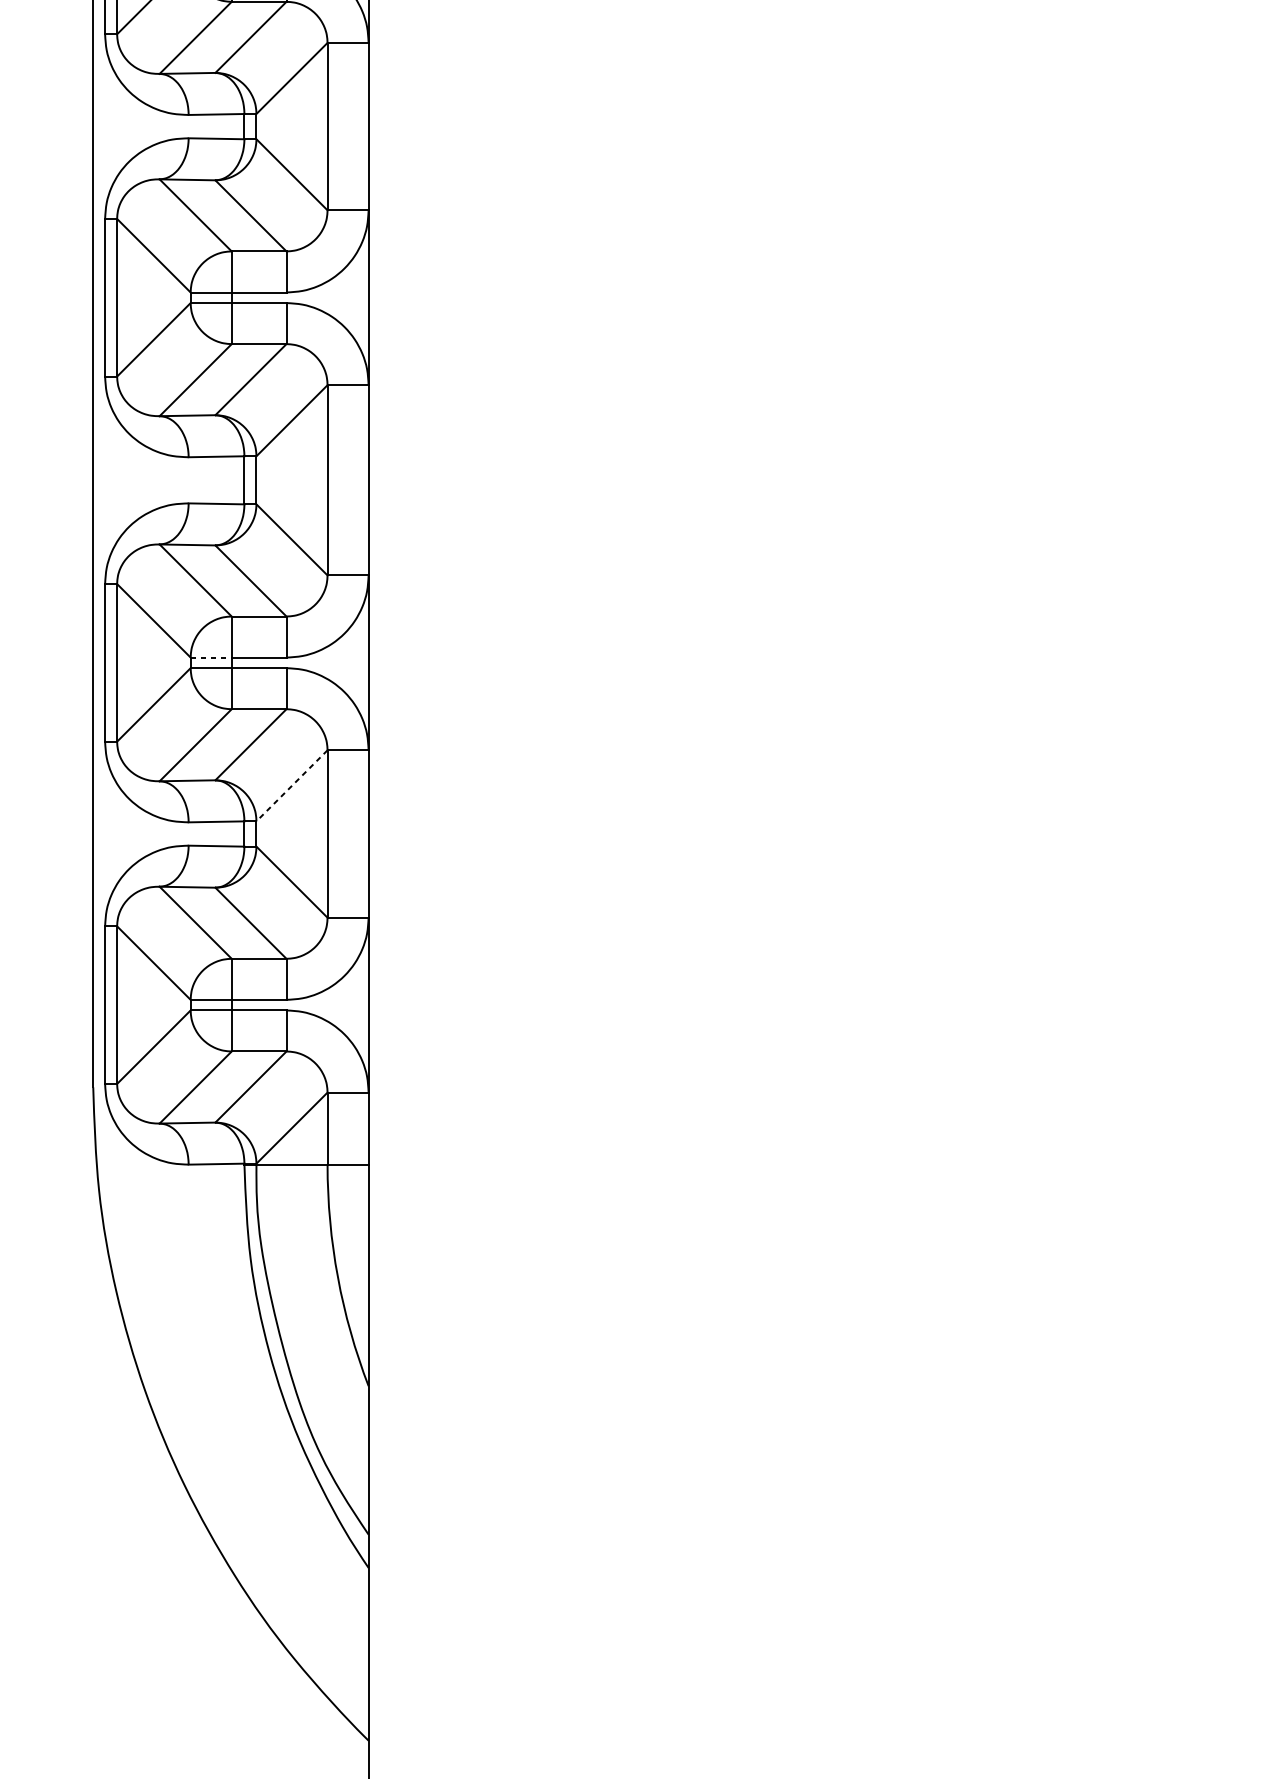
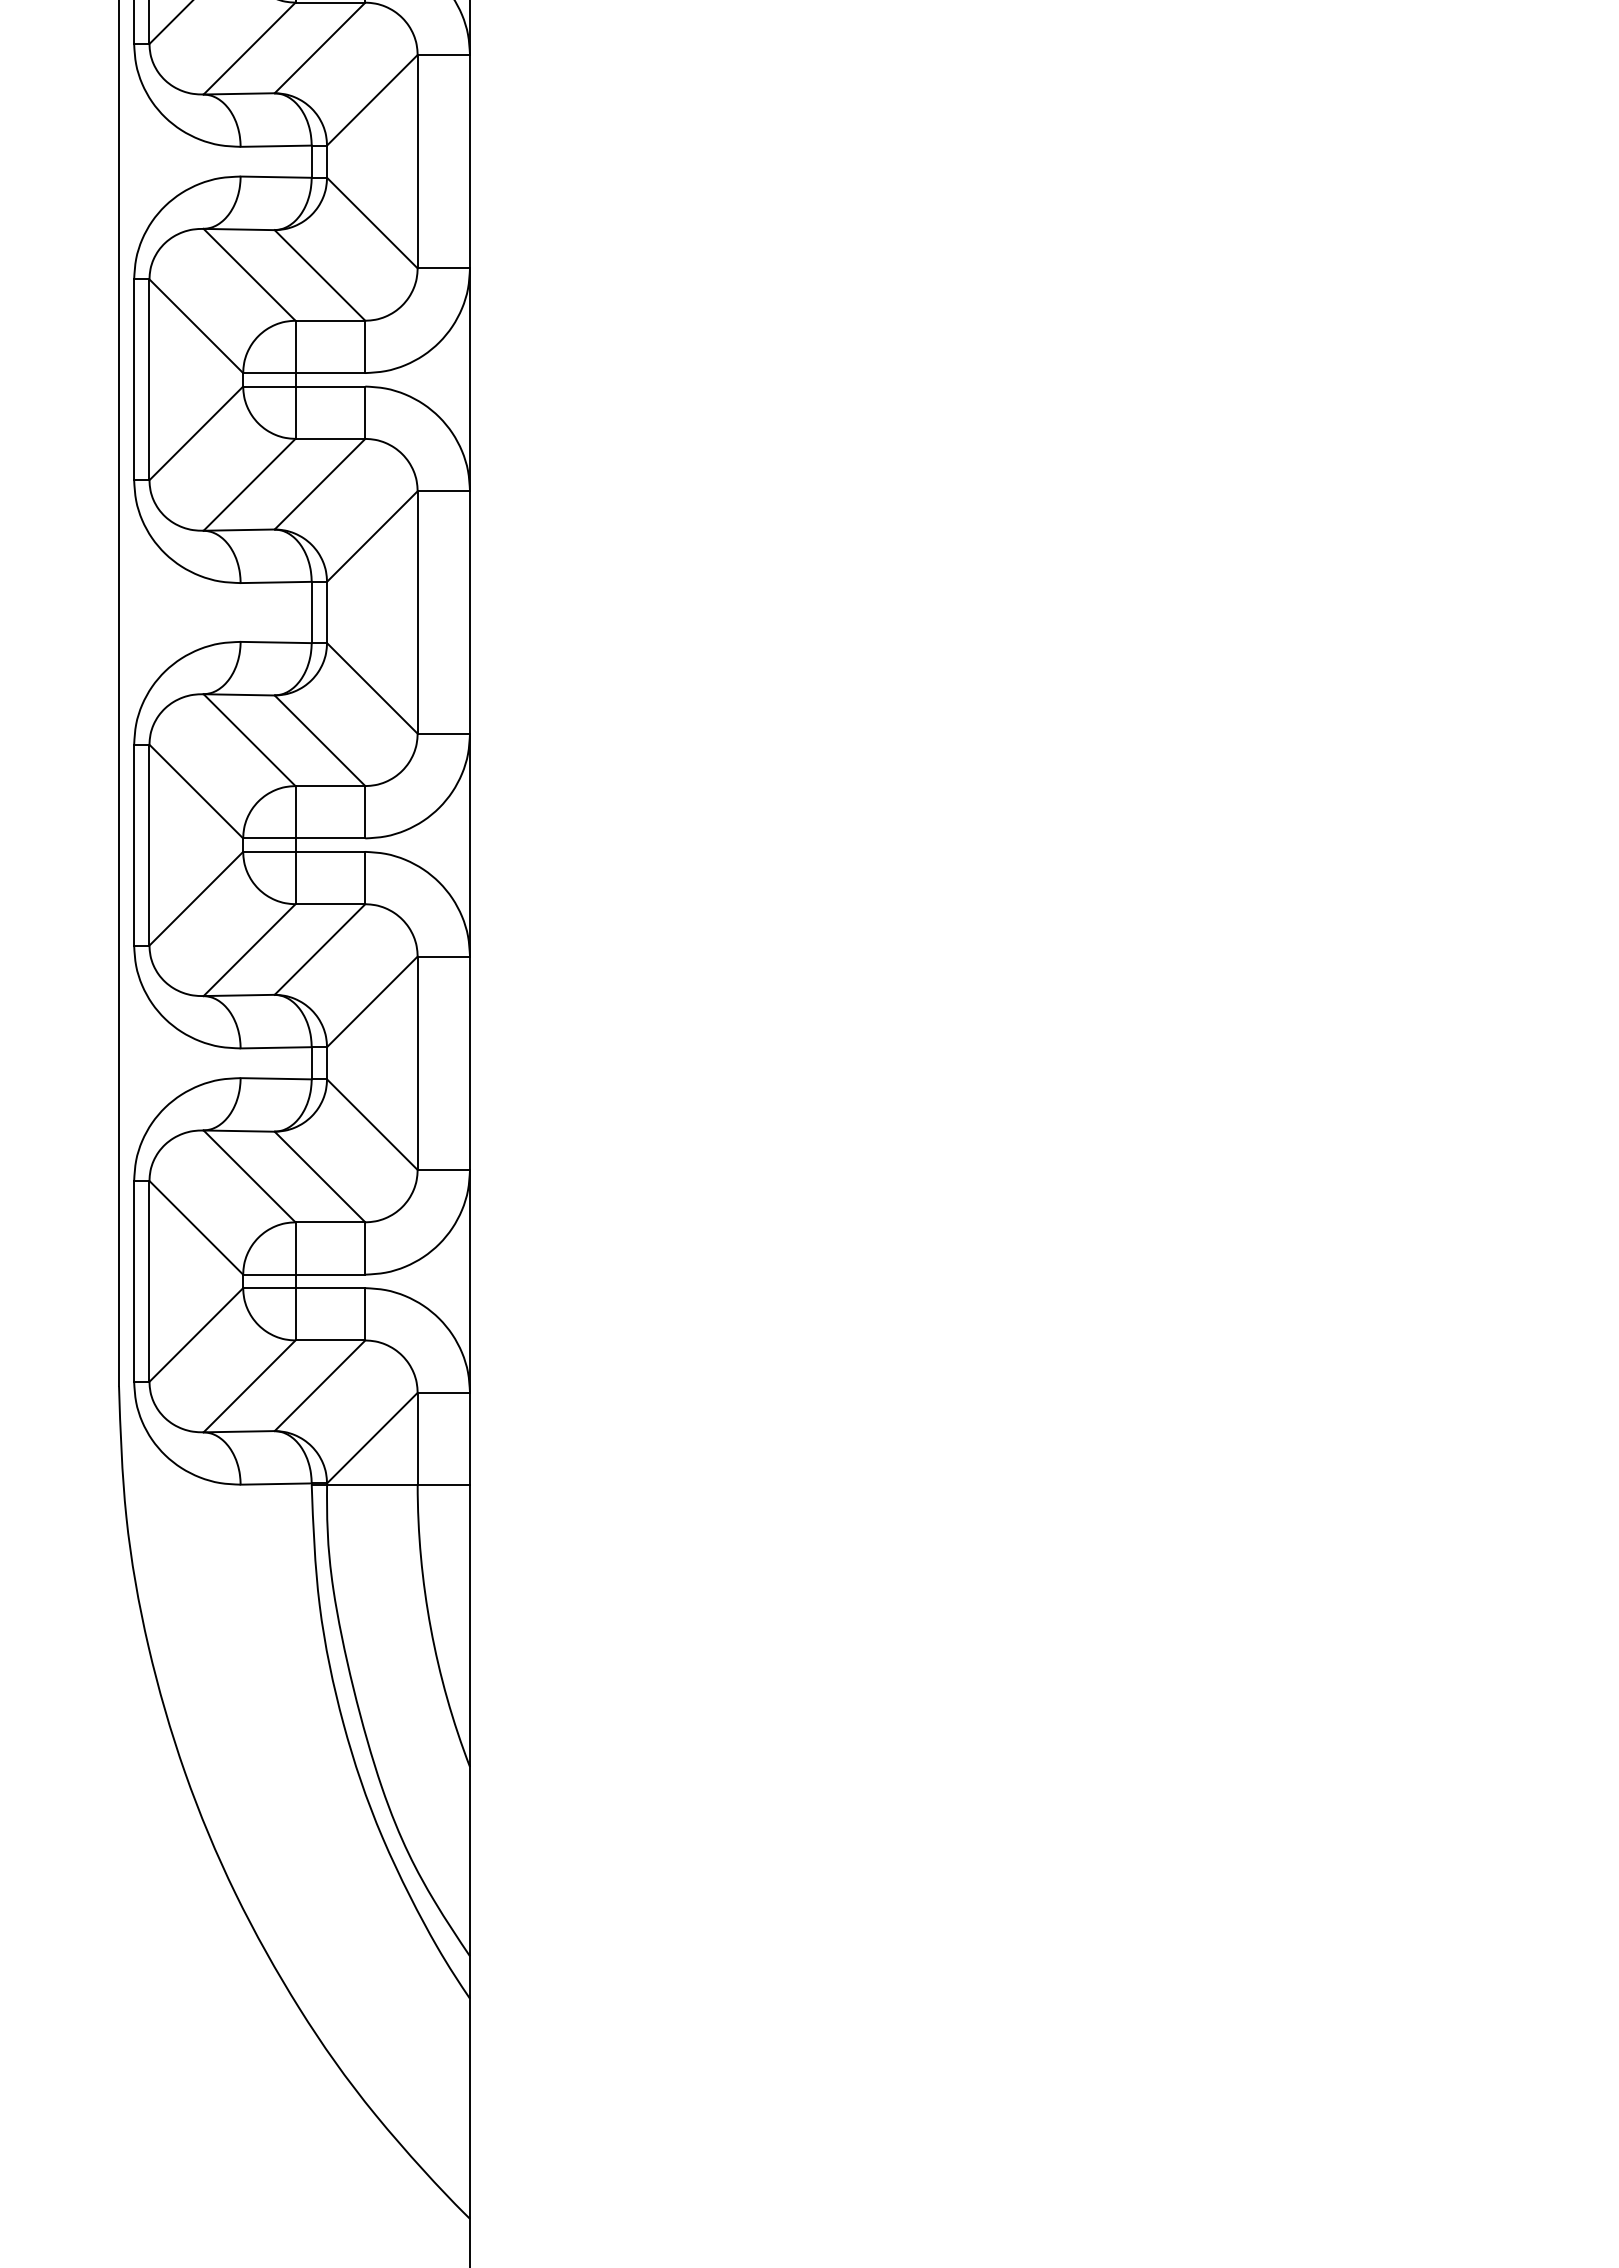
line: (211, 657) -> (269, 838), dashed -> solid
line: (292, 786) -> (372, 1002), dashed -> solid

